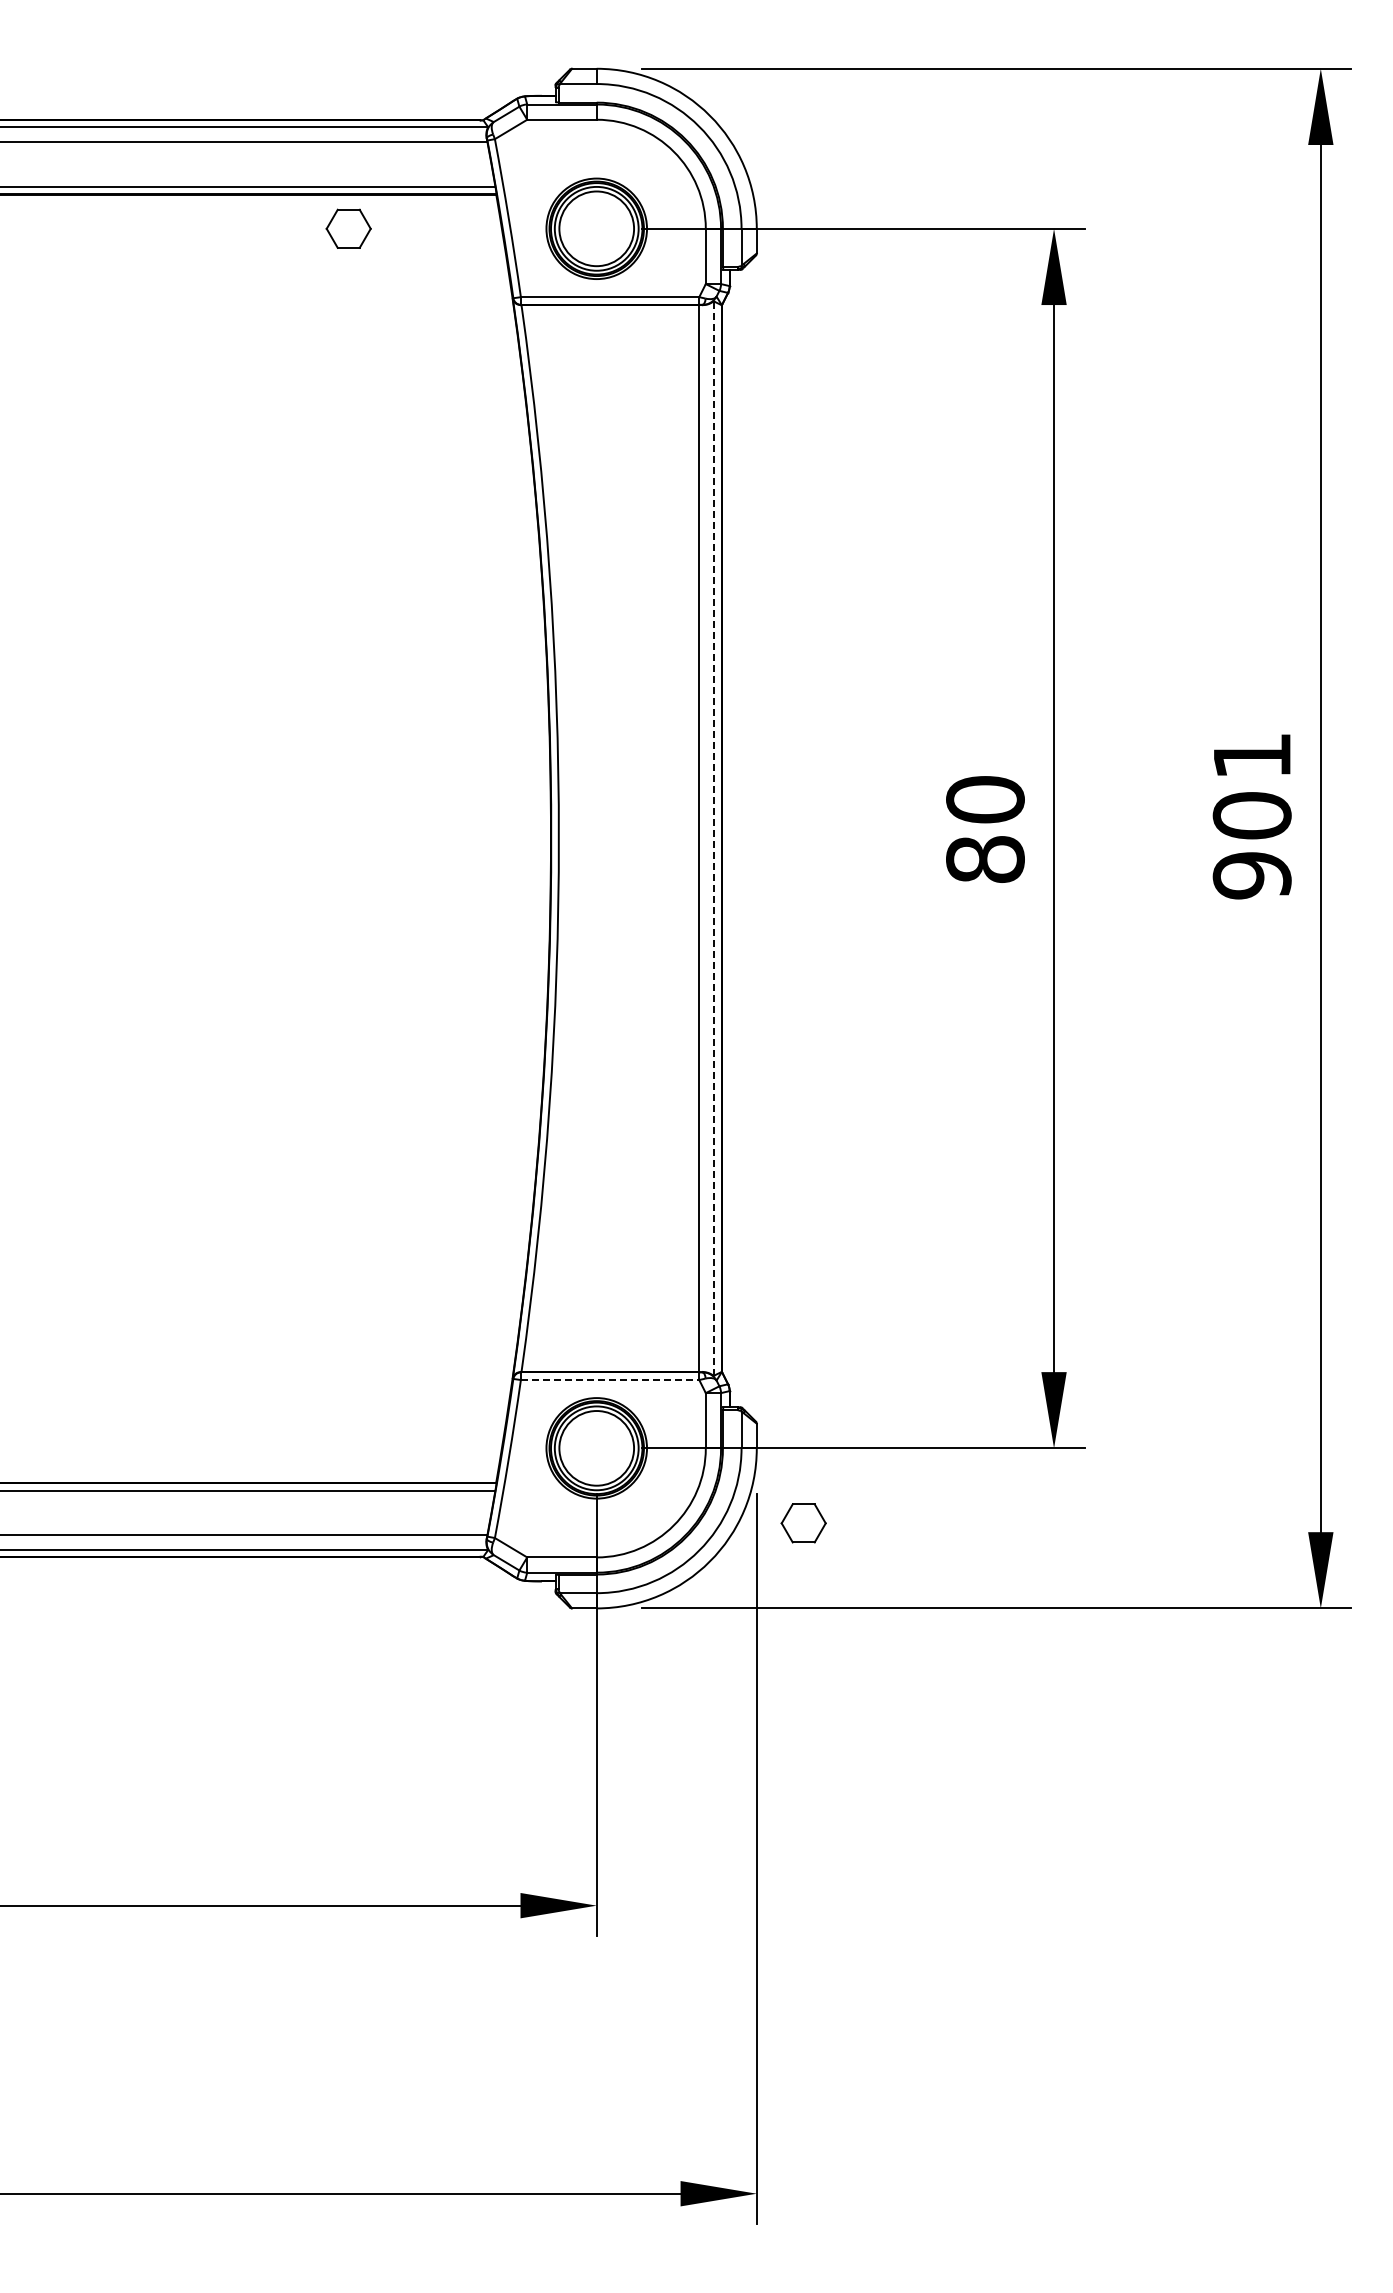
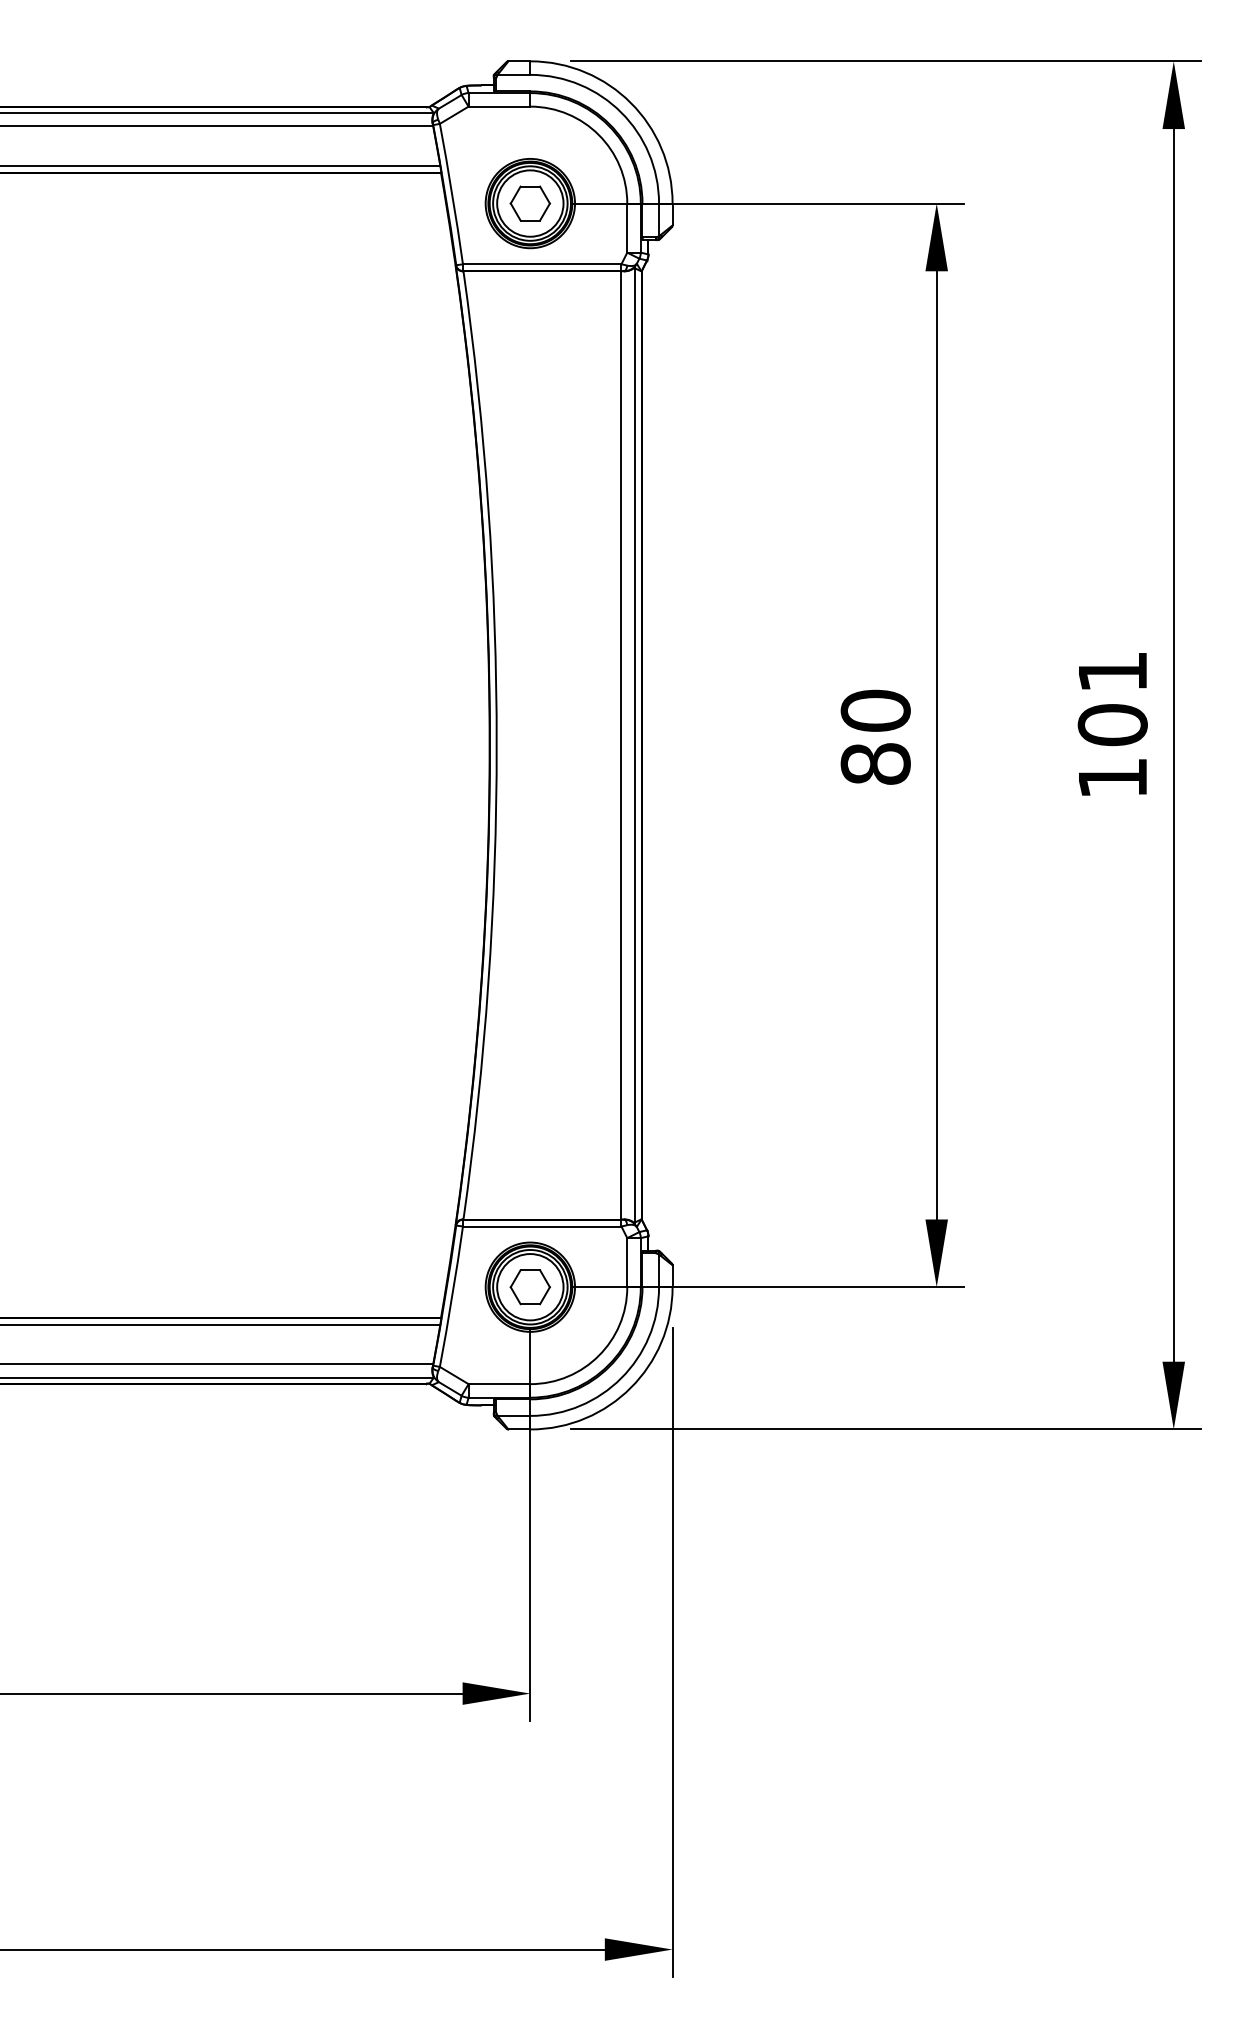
part: (348, 228) -> (530, 203), moved
line: (713, 838) -> (634, 745), dashed -> solid
text: (1251, 875) -> (1112, 778), 901 -> 101
line: (610, 1380) -> (542, 1226), dashed -> solid
part: (803, 1523) -> (530, 1287), moved

